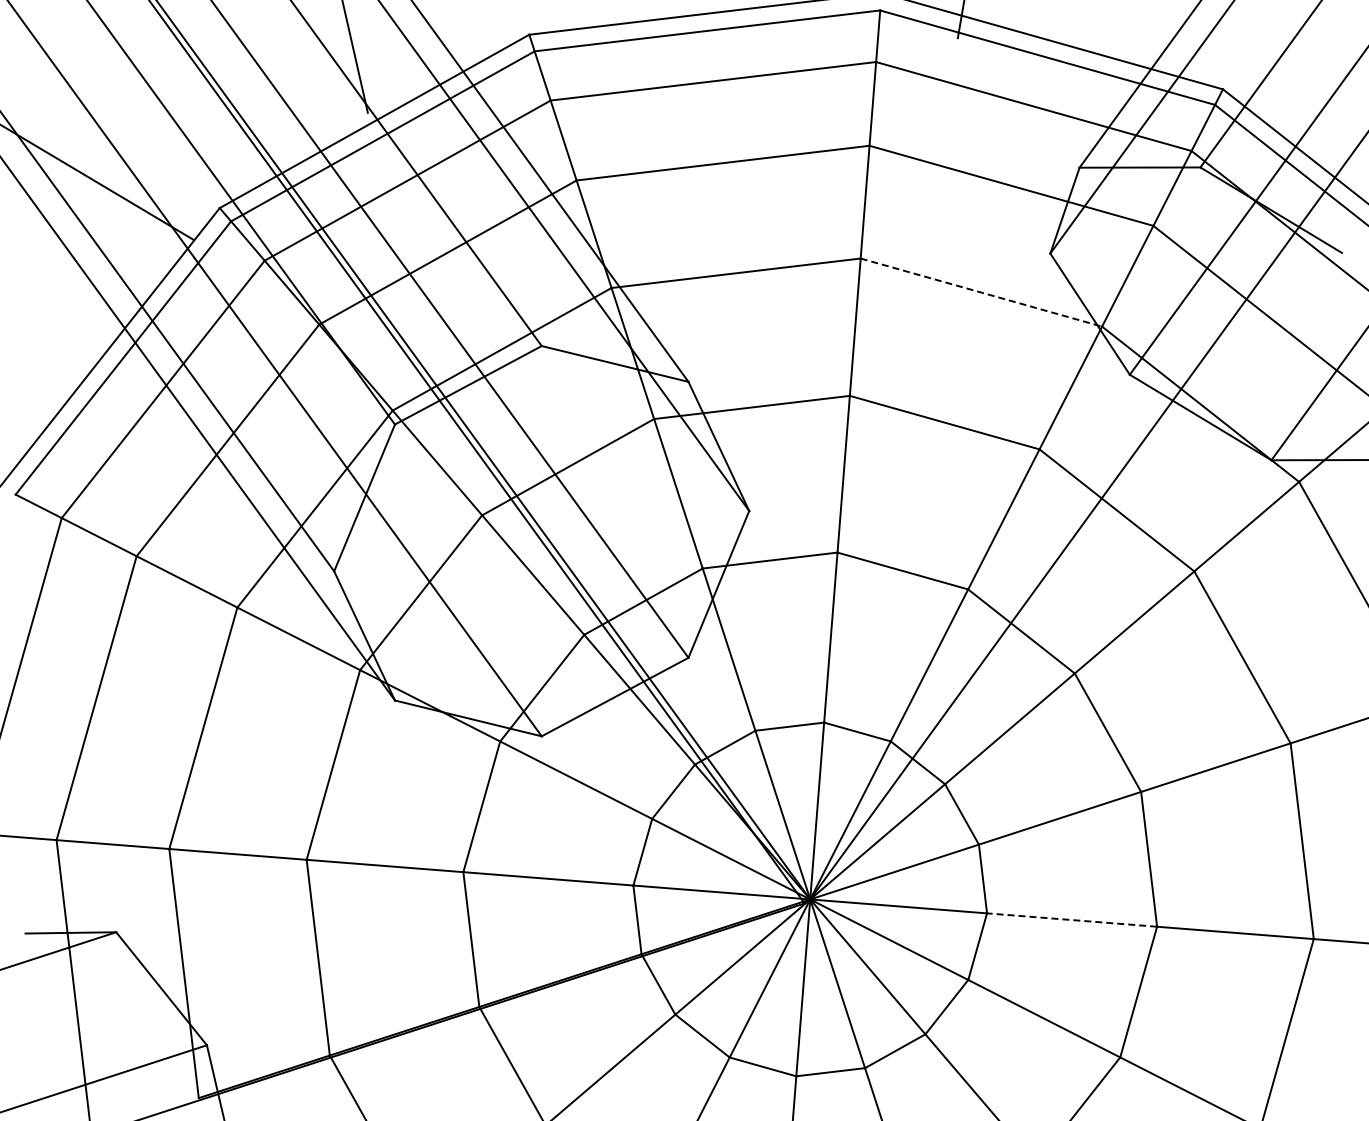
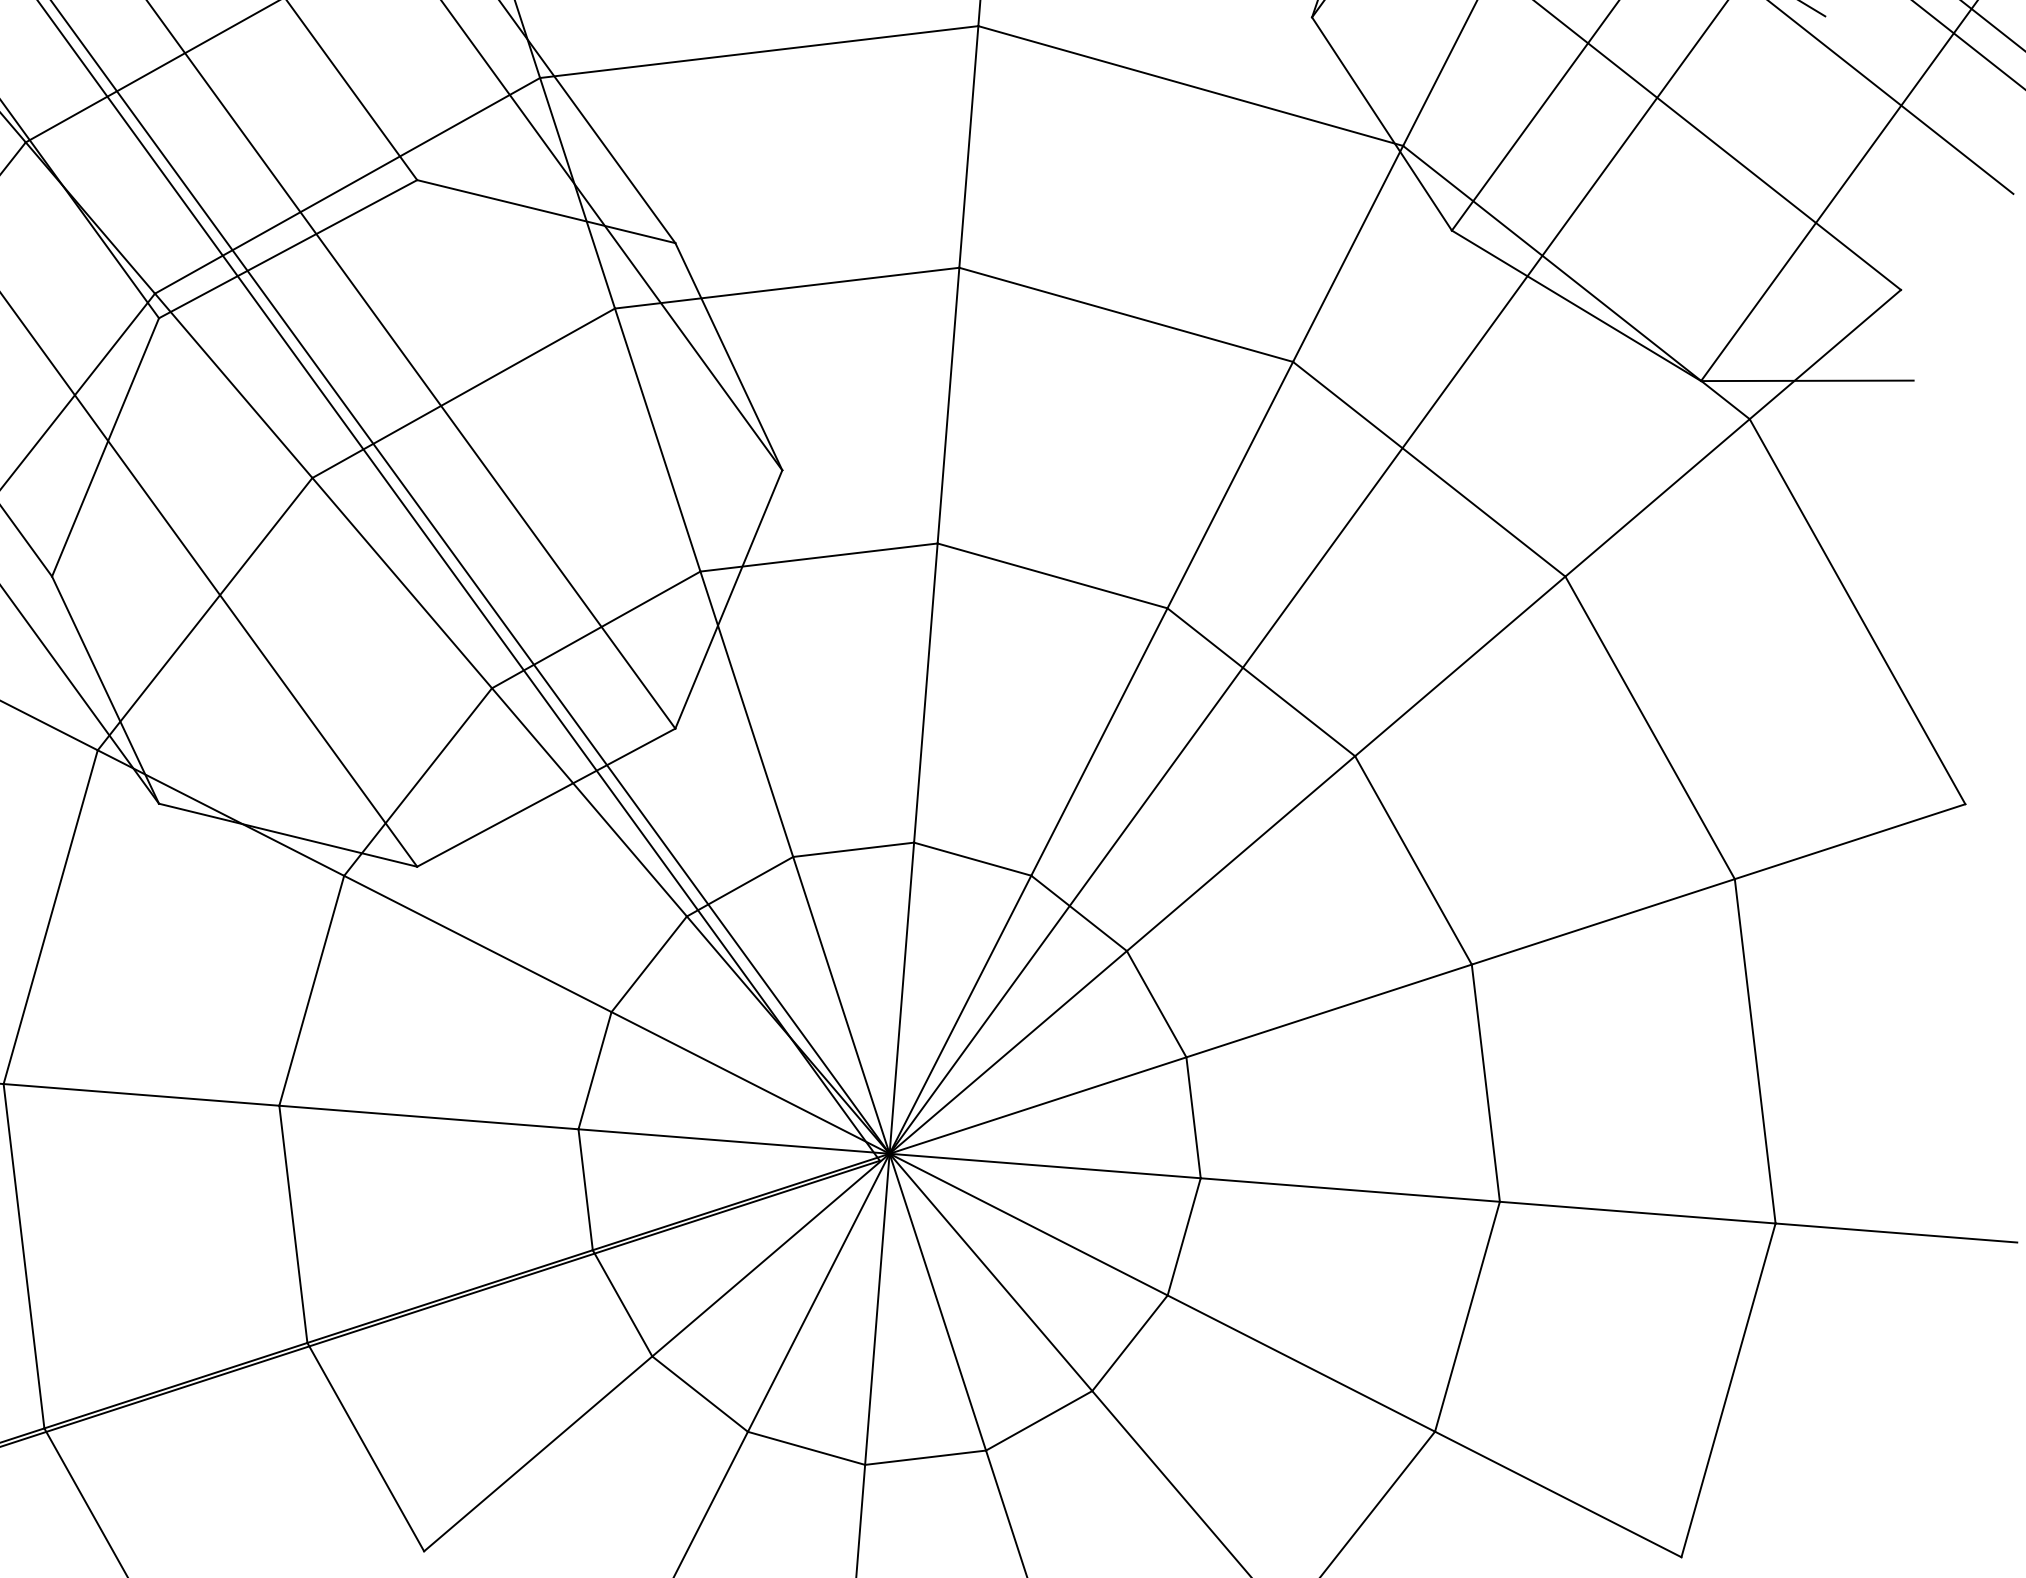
line: (981, 292) -> (1190, 85), dashed -> solid
line: (1071, 920) -> (1349, 1190), dashed -> solid

